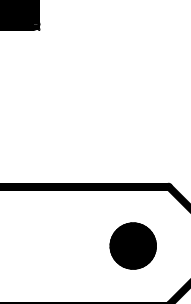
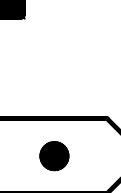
part: (133, 246) -> (54, 156), moved

